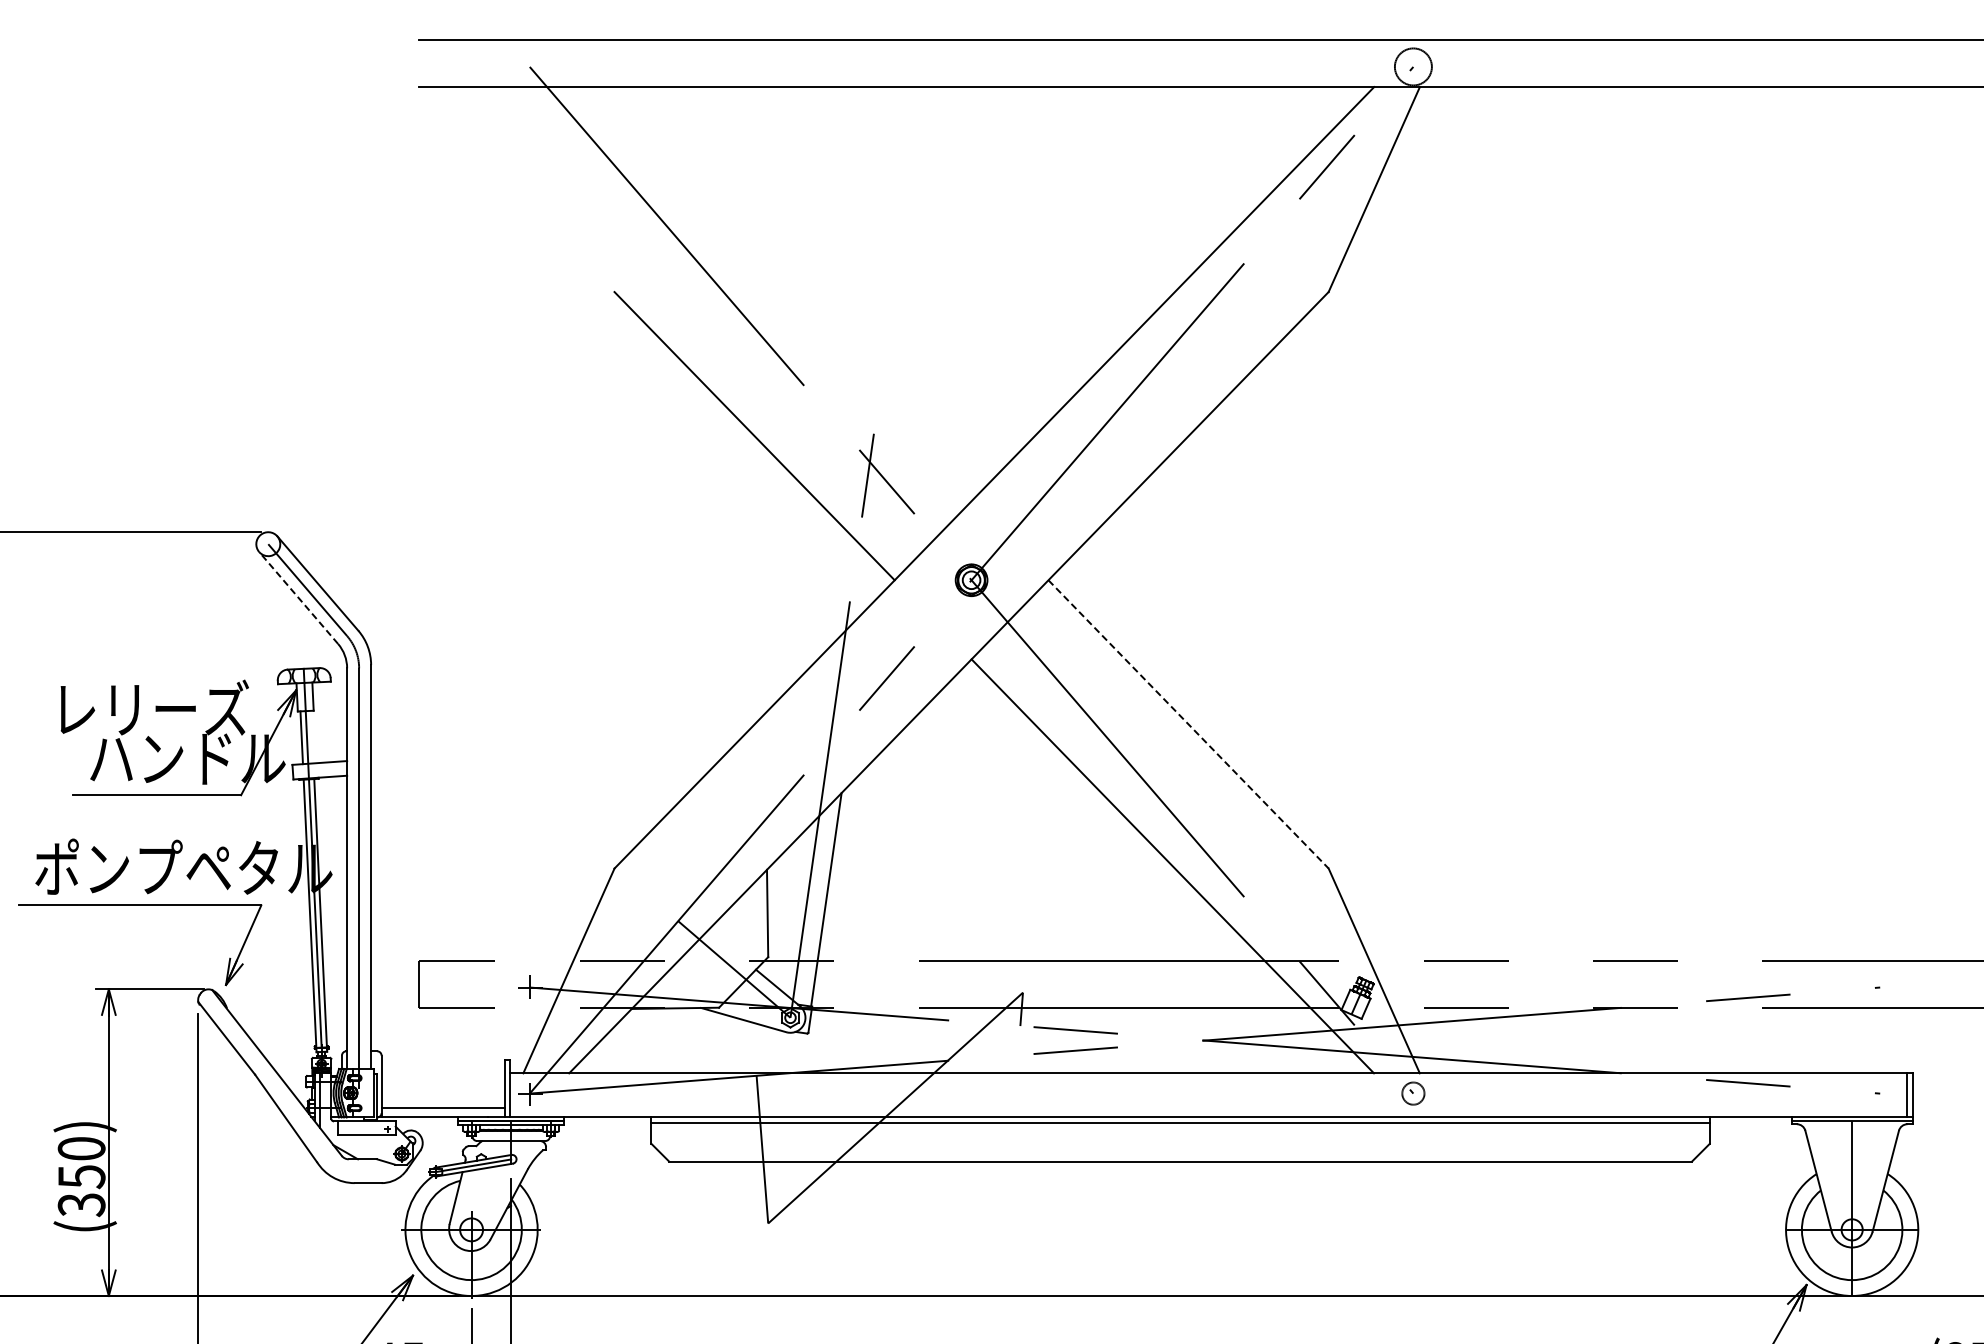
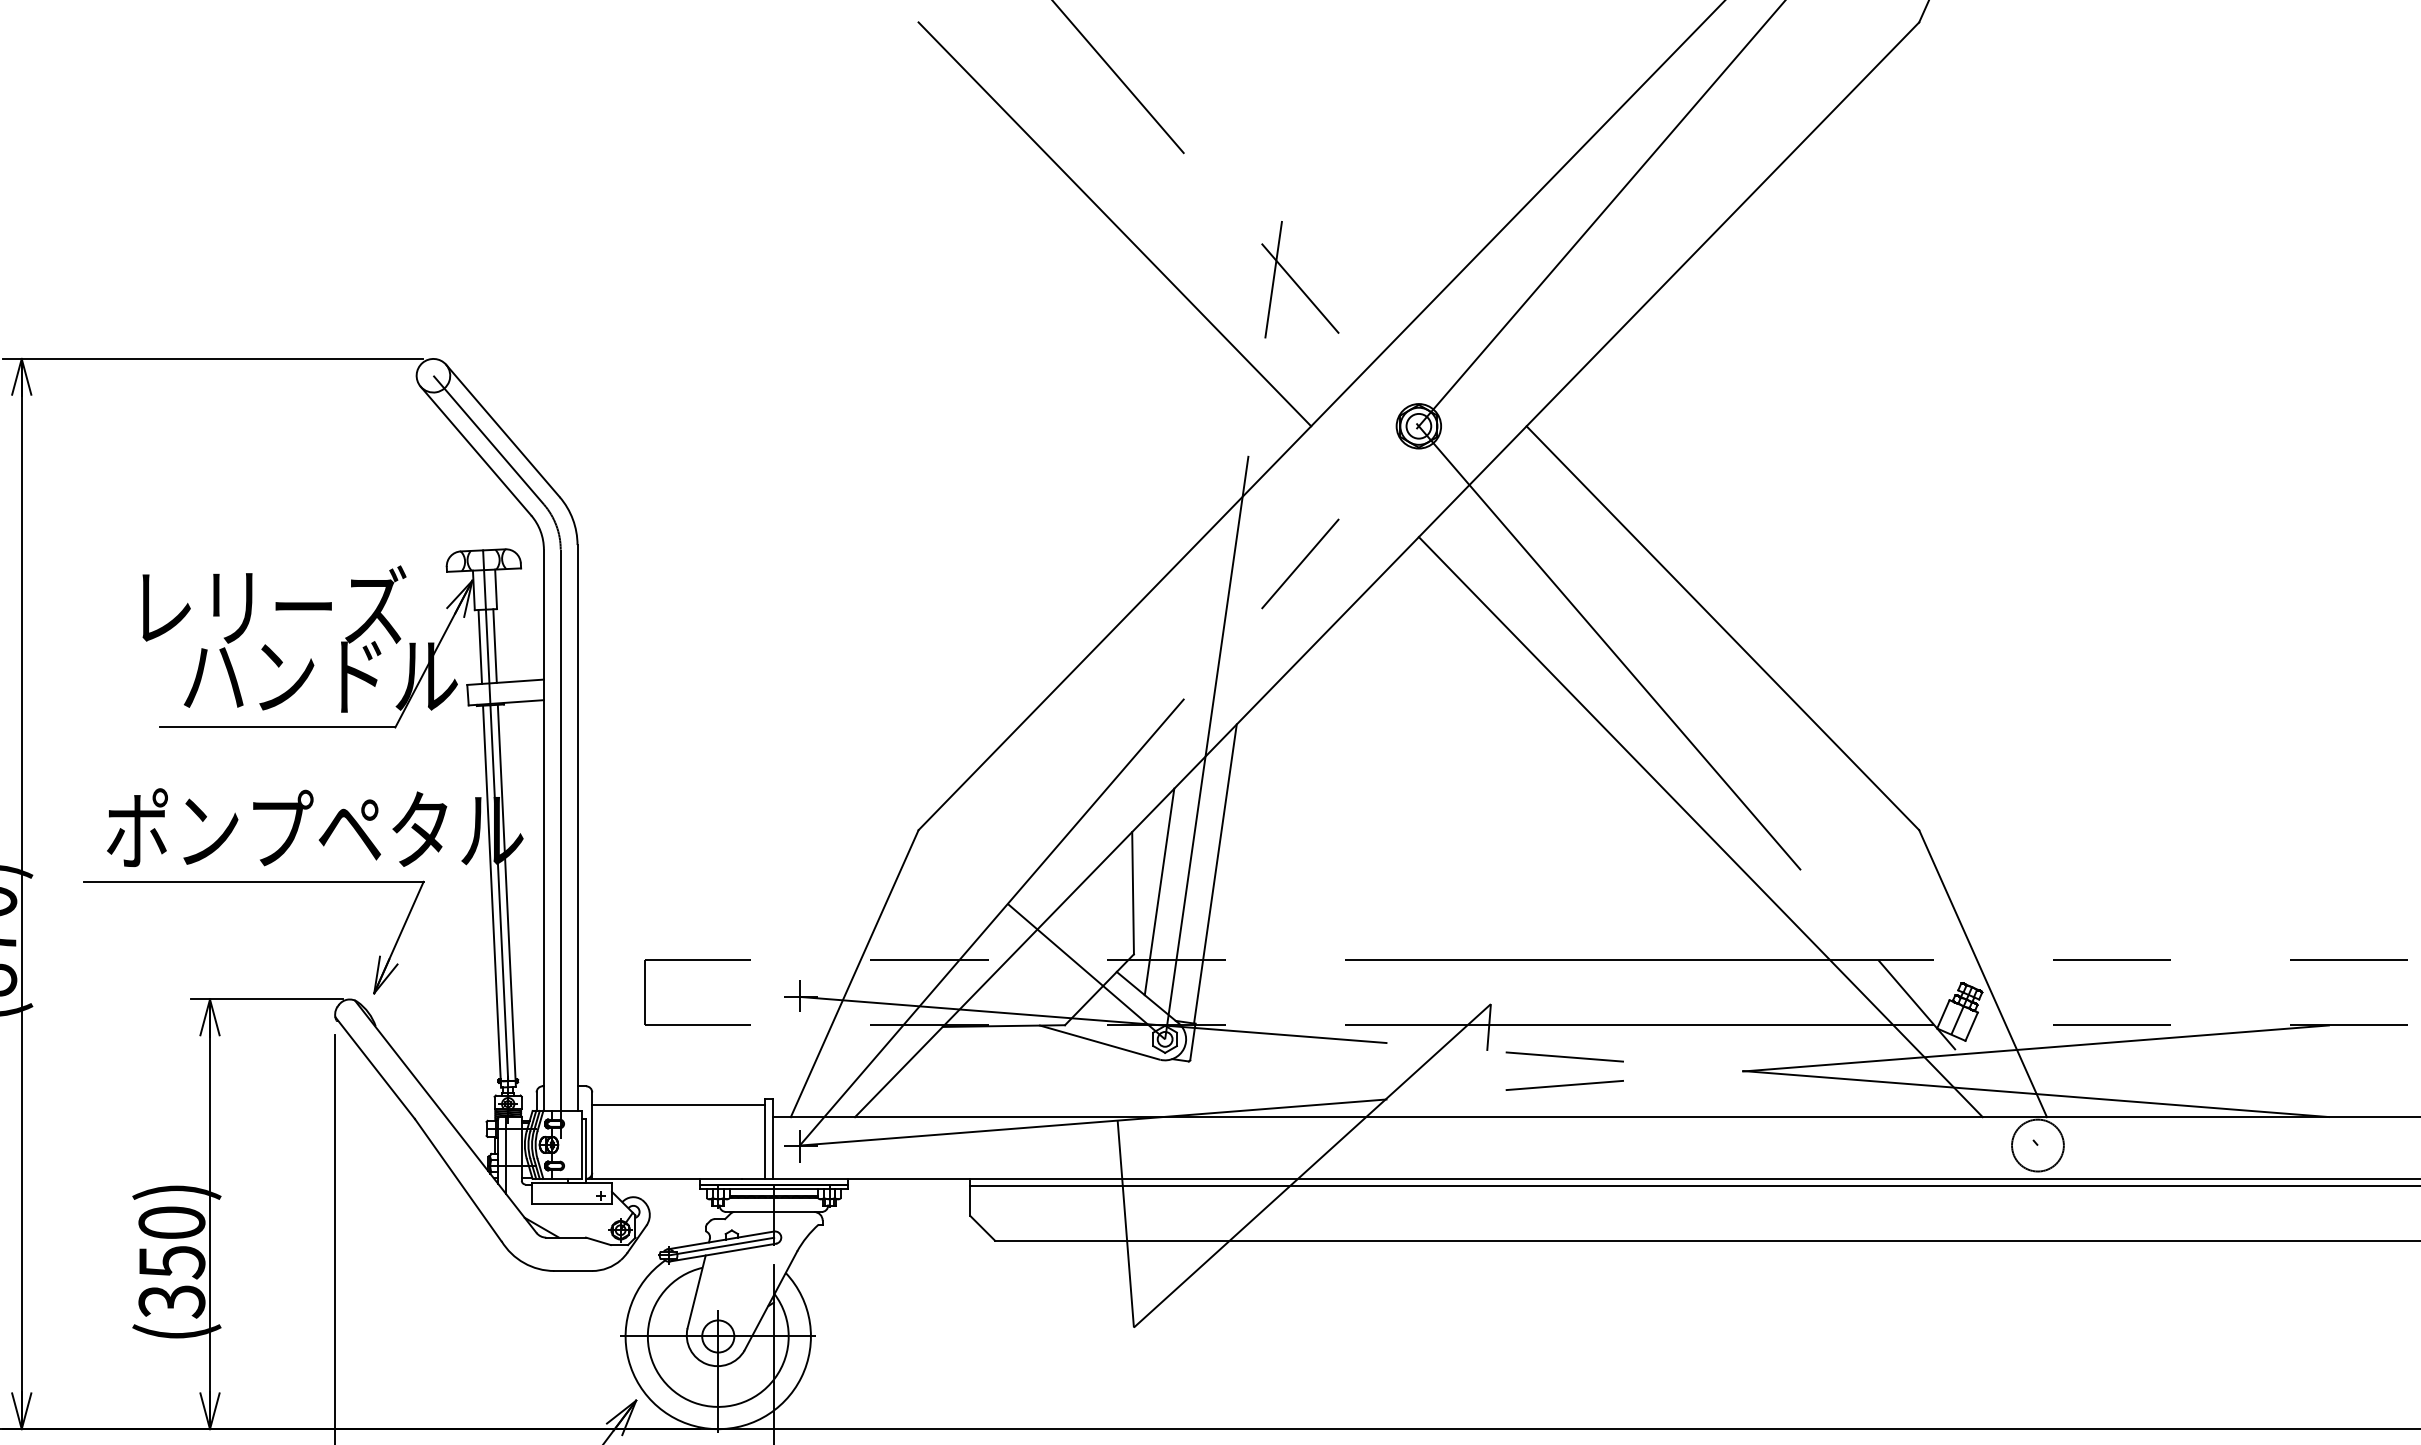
line: (298, 598) -> (475, 451), dashed -> solid
line: (1188, 724) -> (1722, 628), dashed -> solid
line: (312, 736) -> (495, 645), added
line: (786, 912) -> (1159, 891), added
circle: (1412, 1093) -> (2036, 1145), size x1.67
line: (443, 1107) -> (678, 1104), moved

